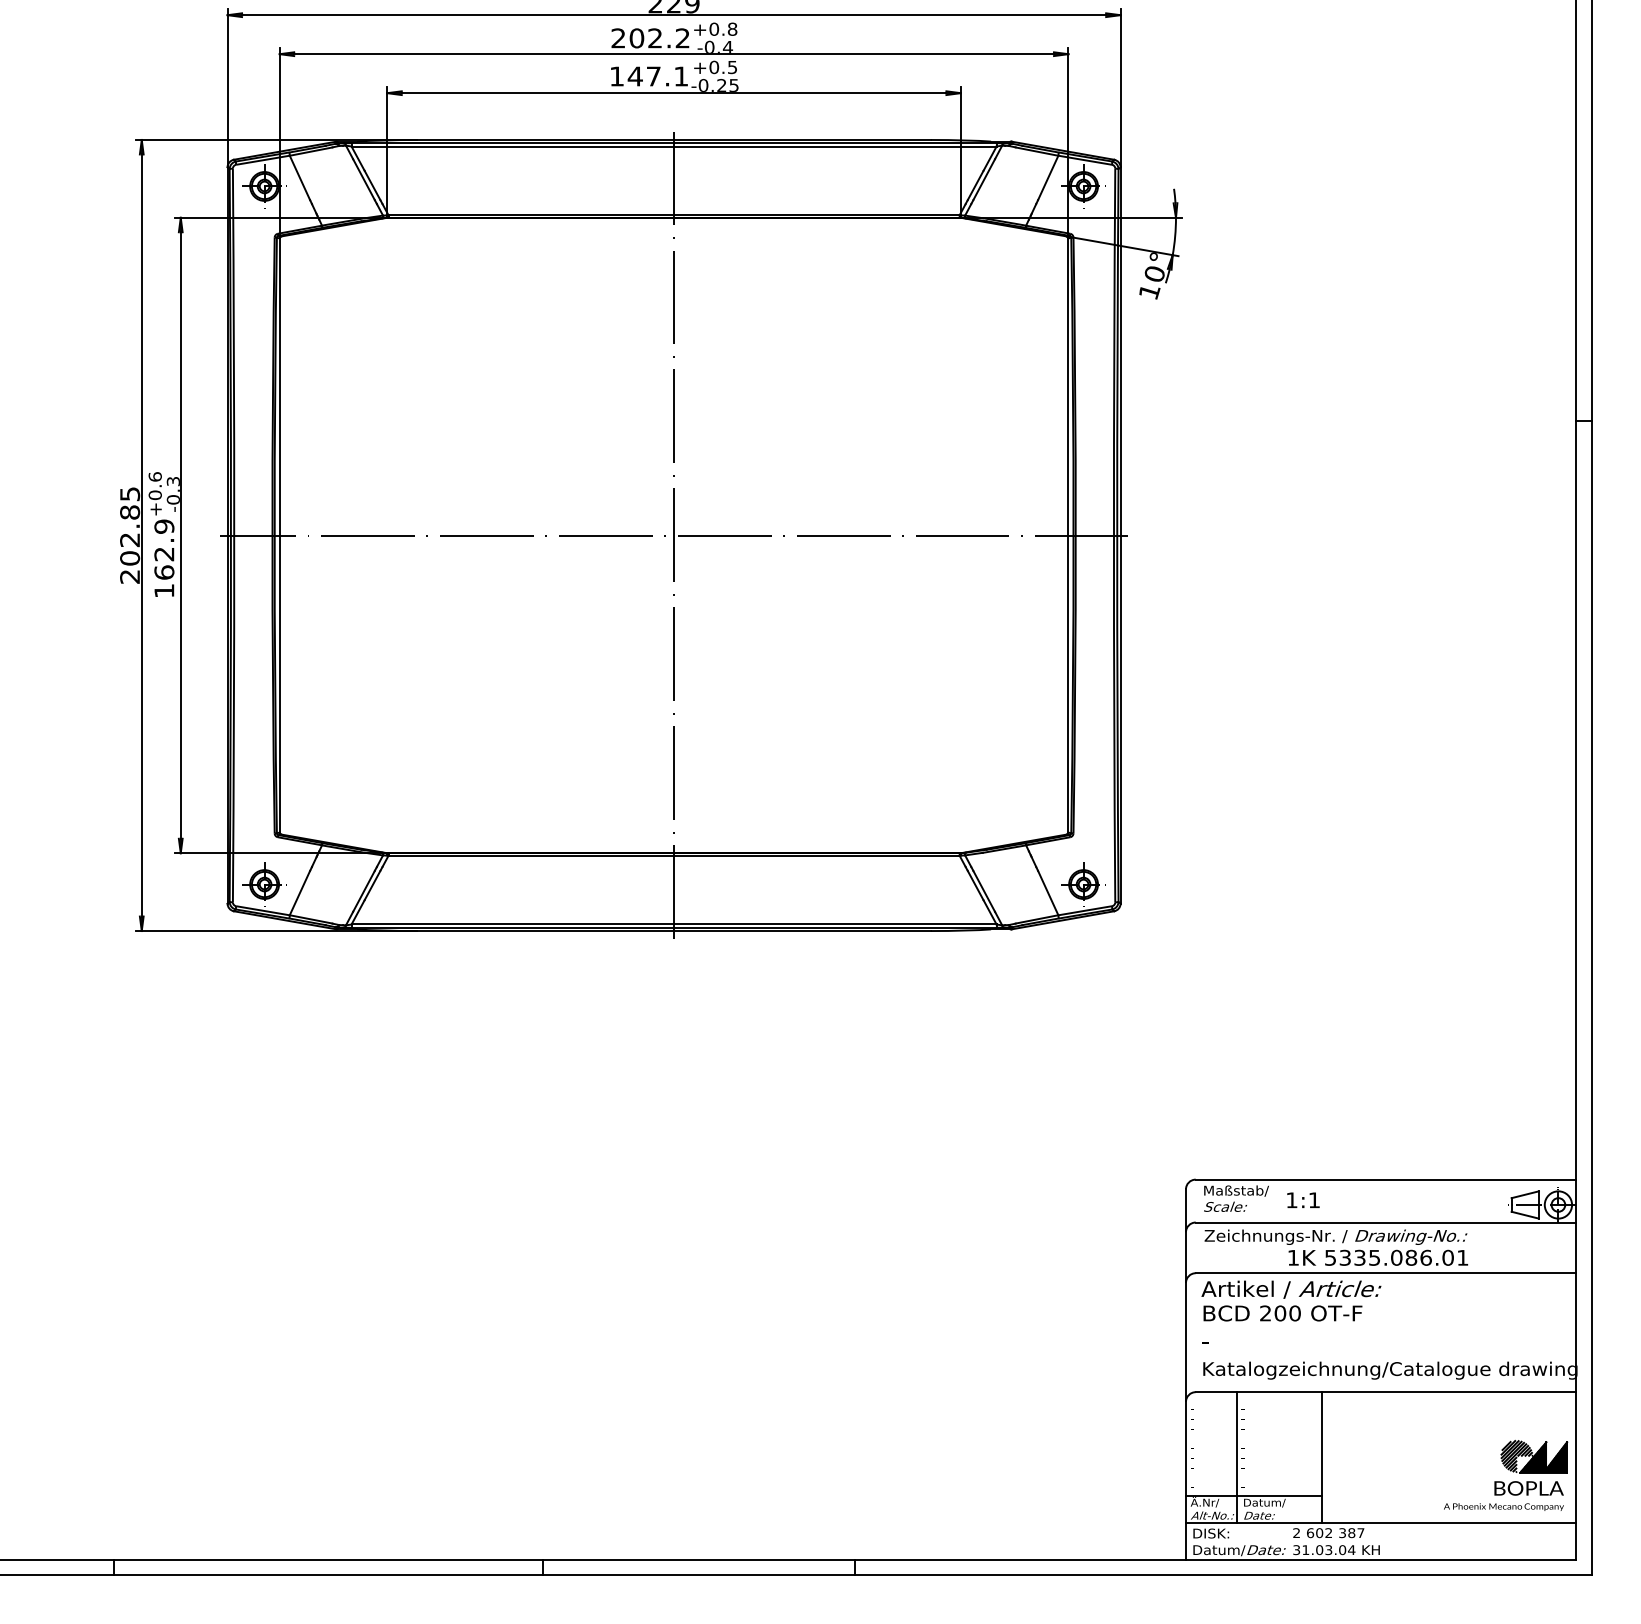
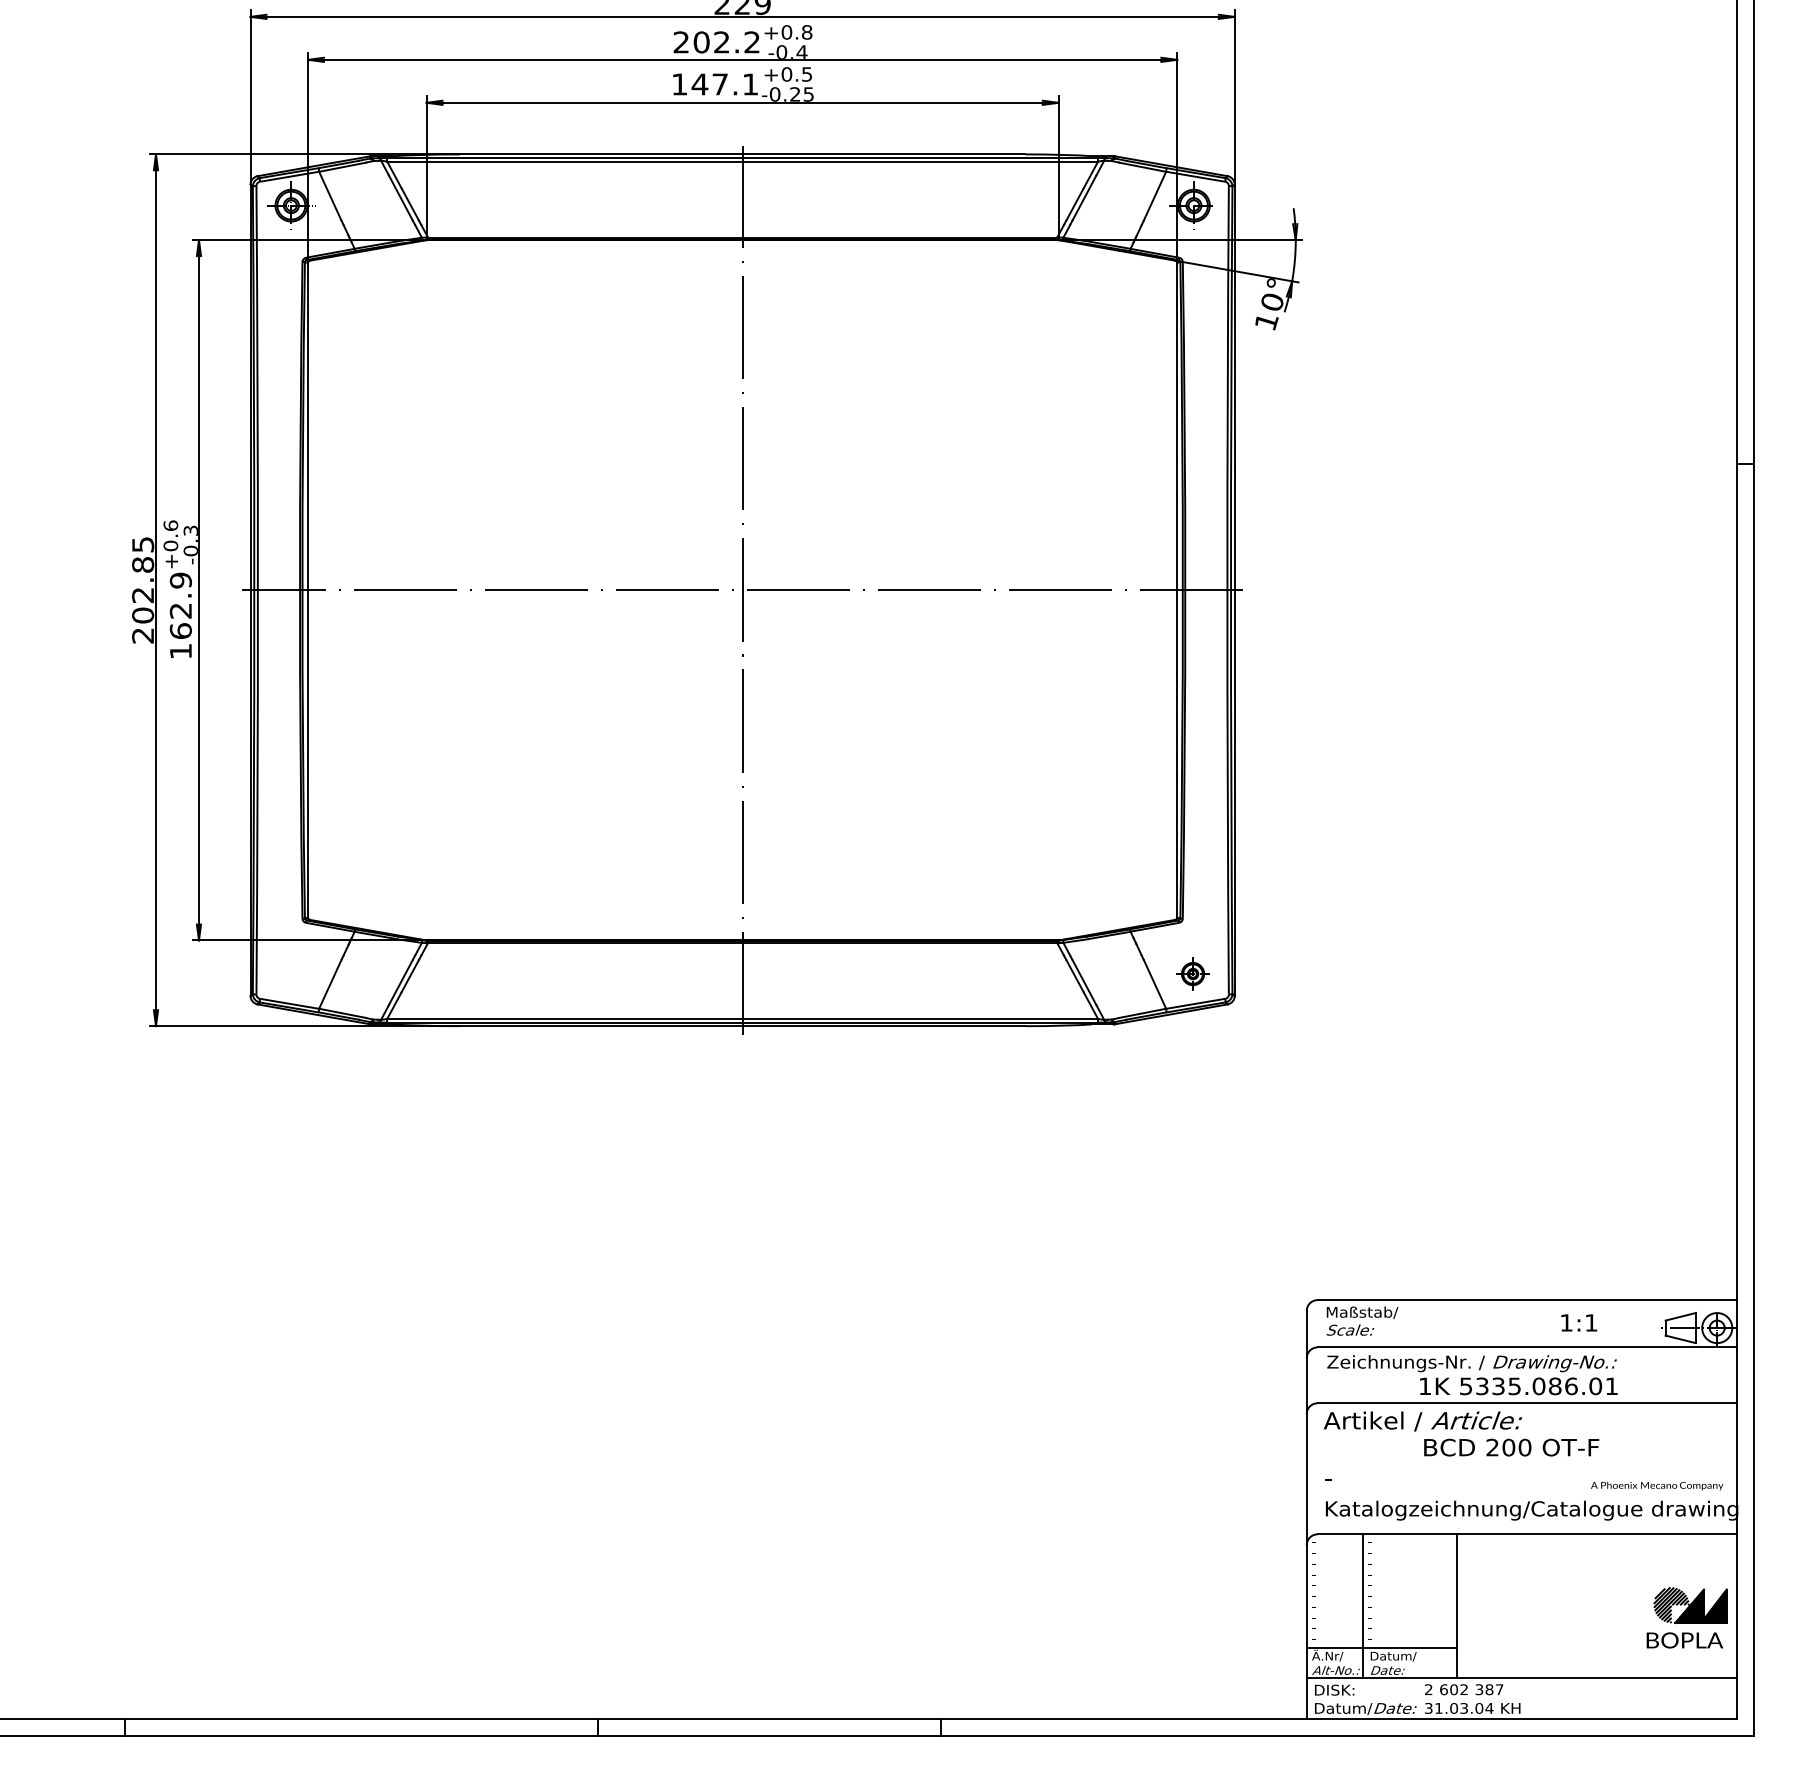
part: (264, 881) -> (291, 971), removed
part: (1080, 881) -> (1190, 971), size x0.7
text: (1303, 1199) -> (1579, 1322), moved
text: (1282, 1313) -> (1511, 1447), moved
text: (1504, 1506) -> (1657, 1485), moved

